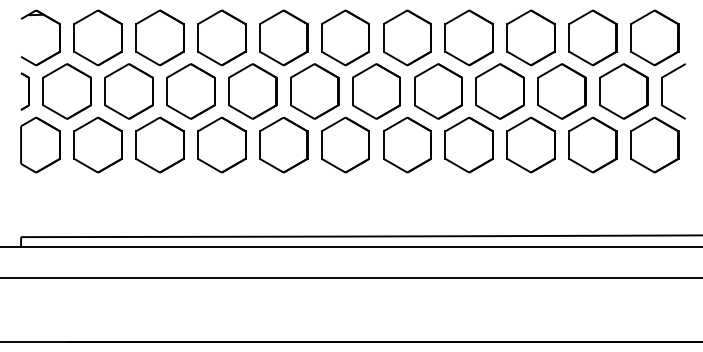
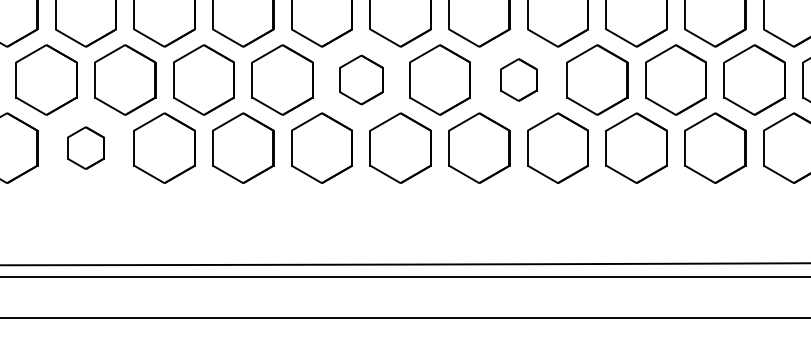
part: (314, 91) -> (361, 80), size x0.7
part: (438, 91) -> (518, 80), size x0.6
part: (97, 144) -> (85, 147), size x0.6

